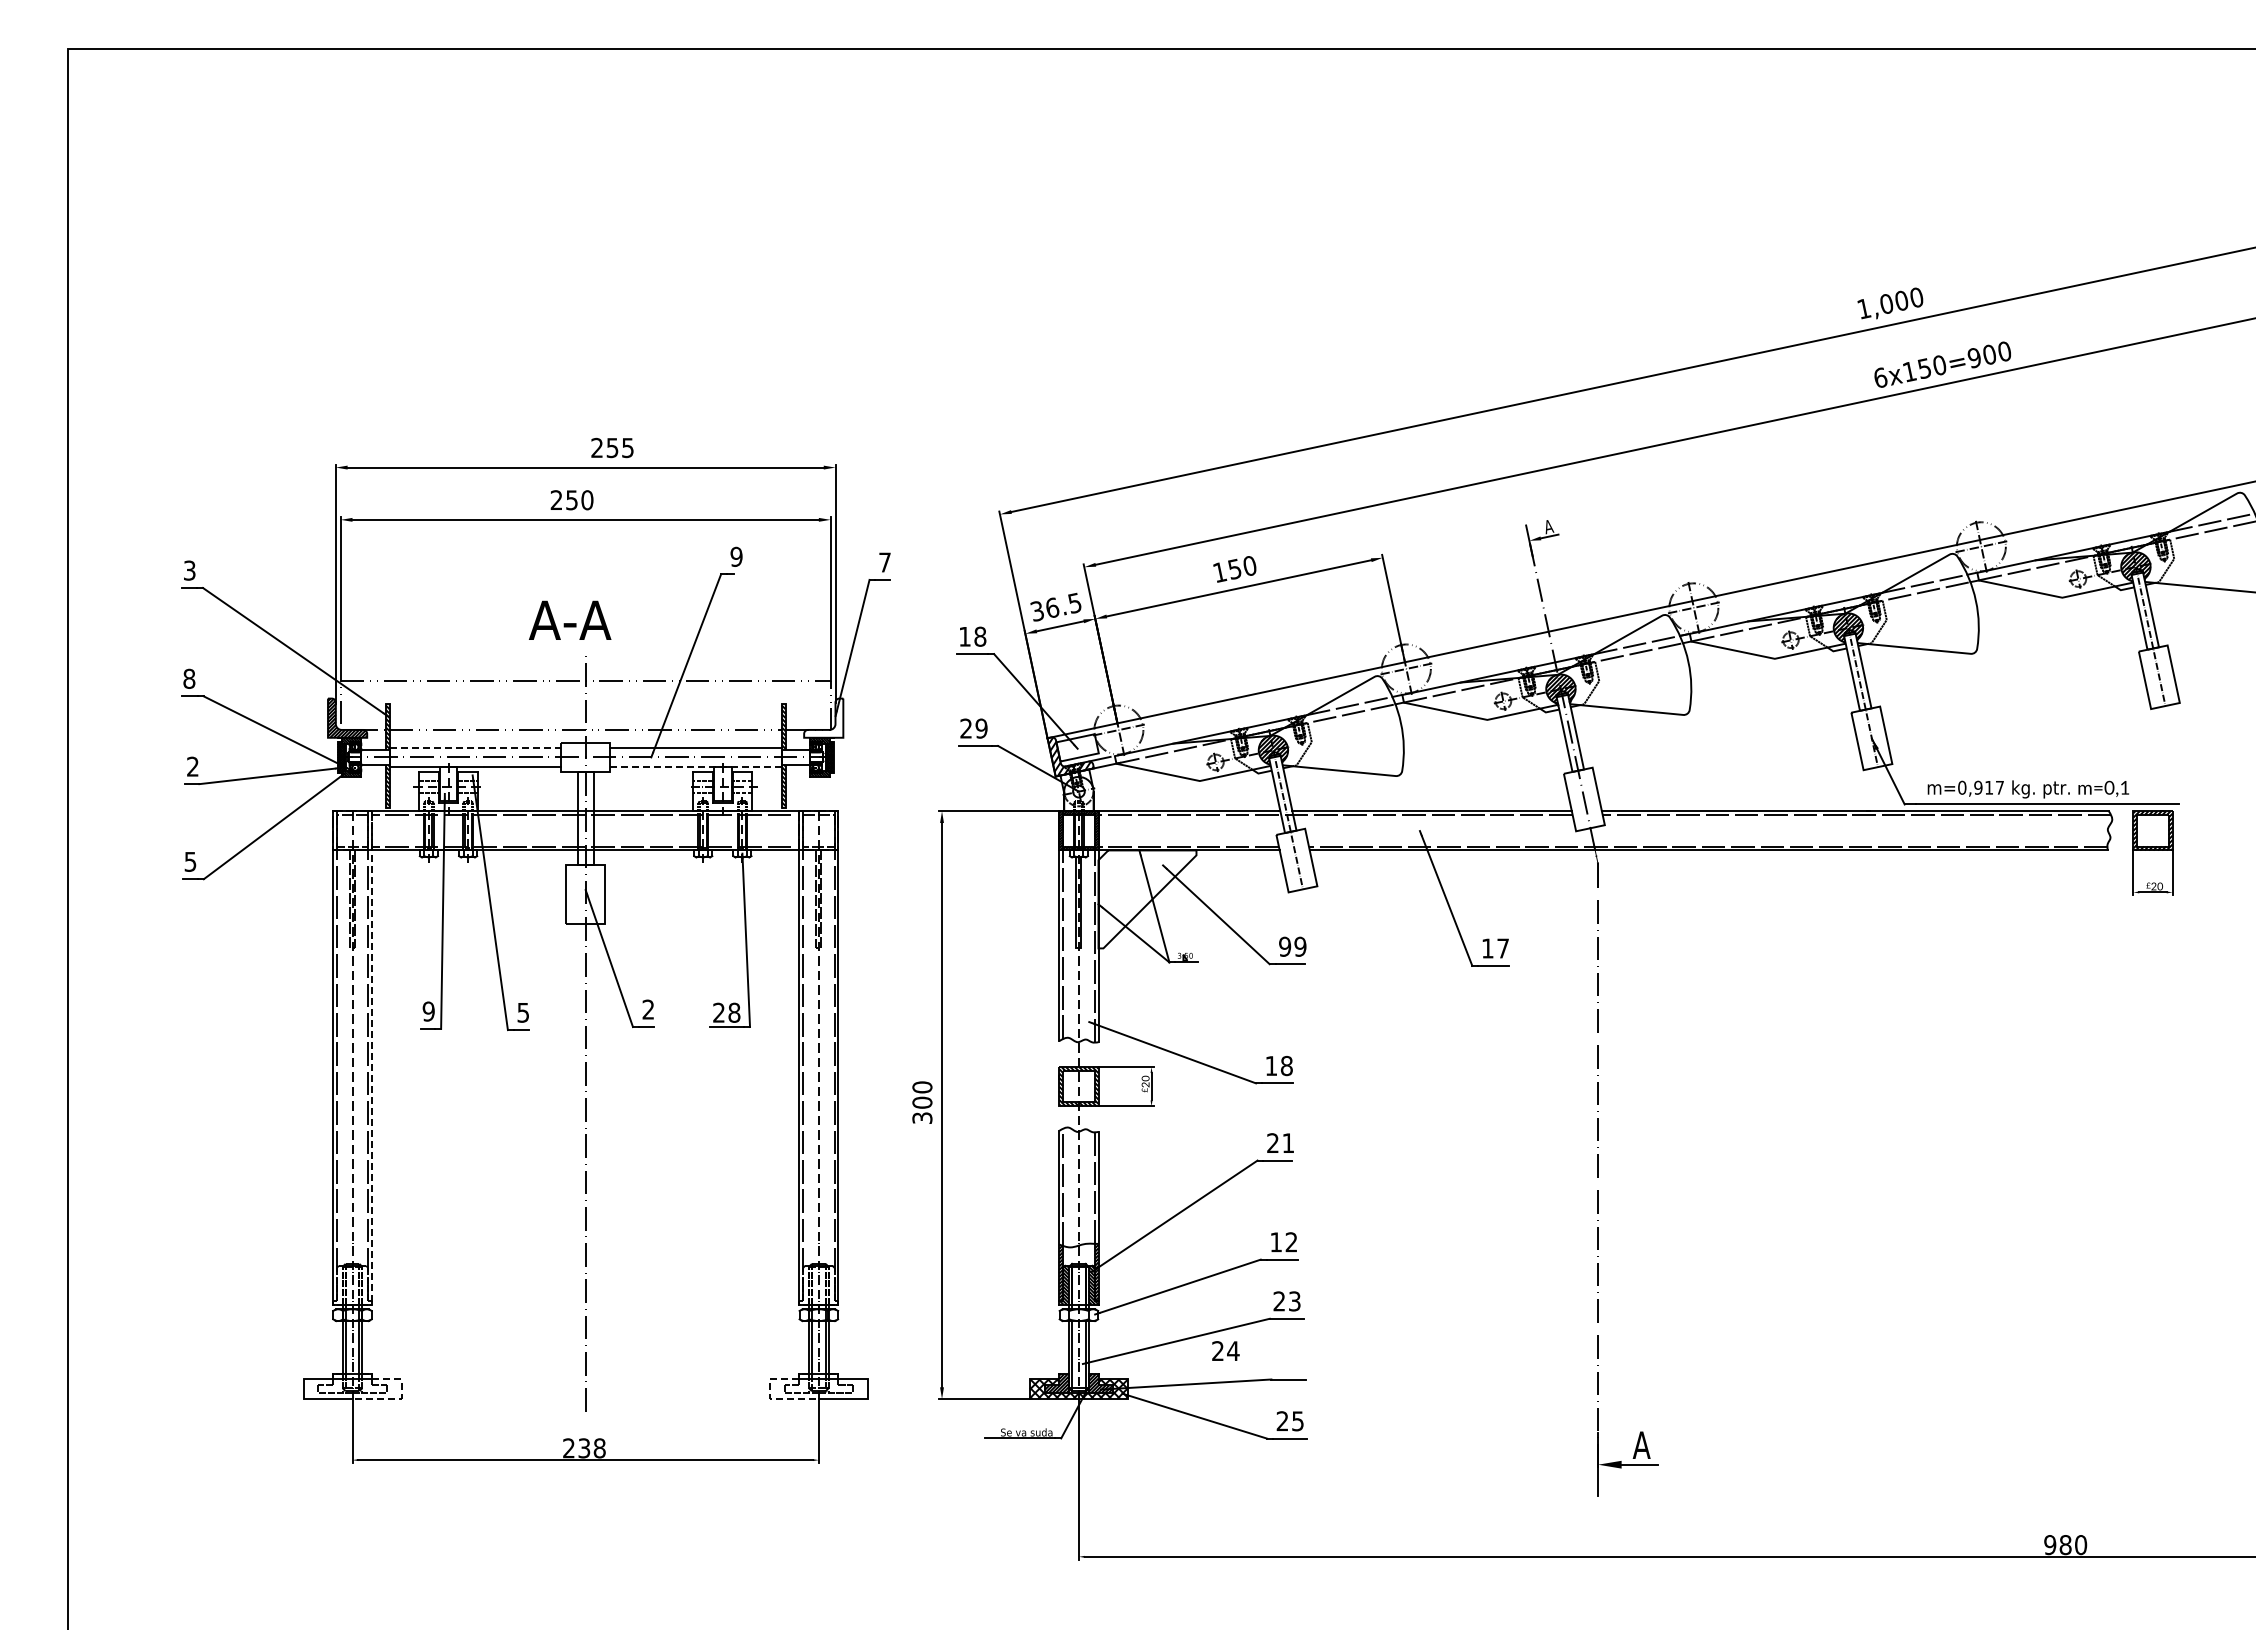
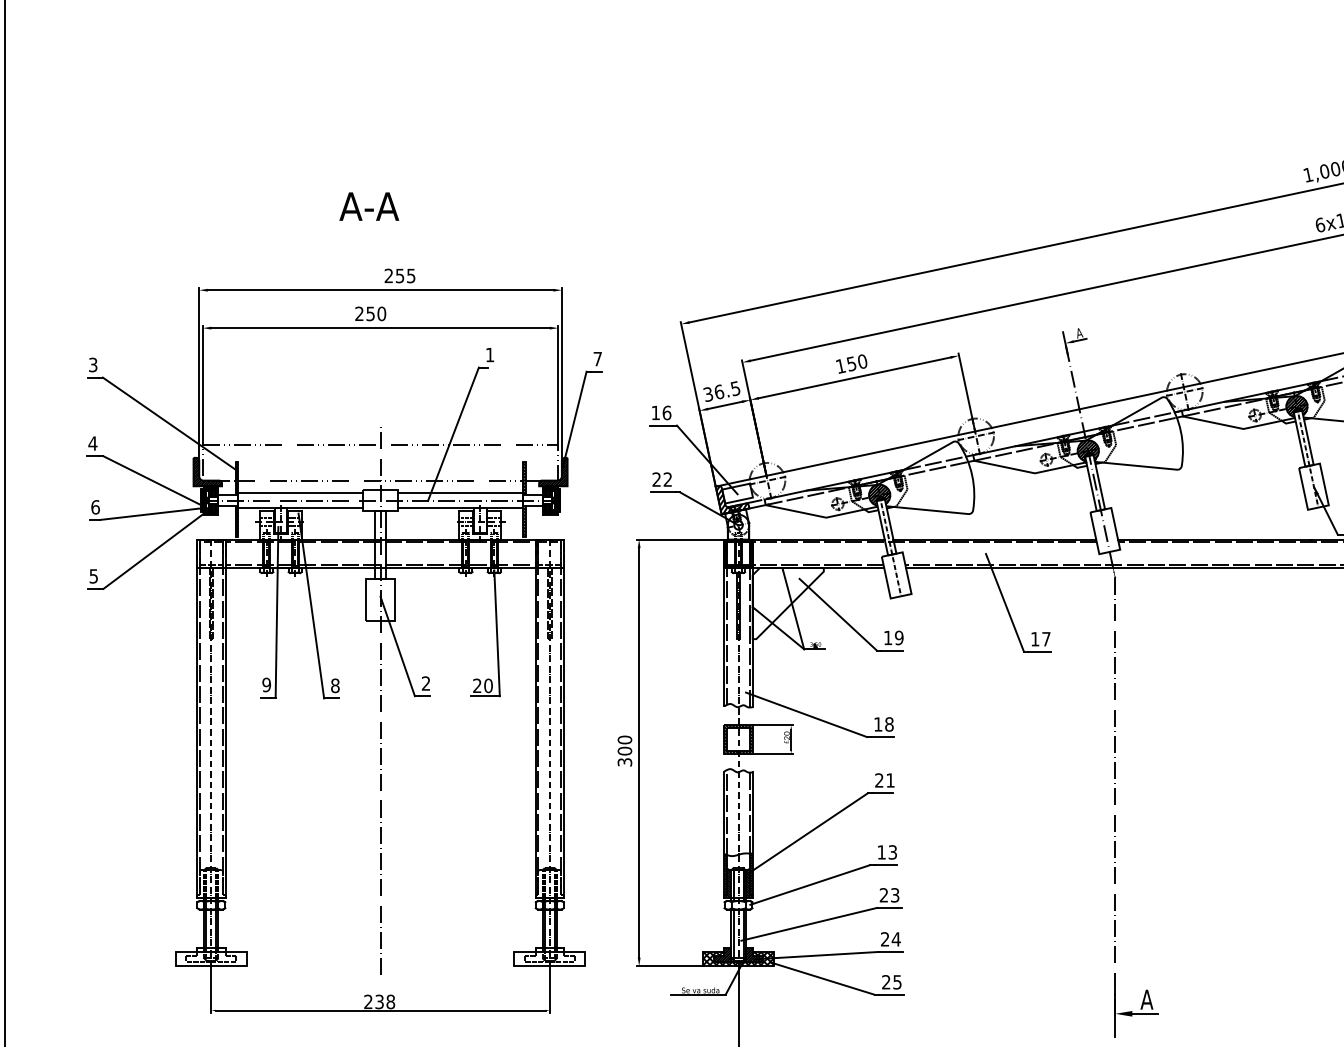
text: (736, 556) -> (490, 354), 9 -> 1
text: (570, 619) -> (369, 205), moved
text: (980, 636) -> (667, 412), 18 -> 16
text: (188, 678) -> (92, 443), 8 -> 4
hatch: (823, 717) -> (553, 471), added
text: (981, 728) -> (667, 479), 29 -> 22
line: (475, 747) -> (300, 493), dashed -> solid
text: (193, 766) -> (95, 507), 2 -> 6
line: (695, 767) -> (460, 507), dashed -> solid
text: (1285, 946) -> (888, 637), 99 -> 19
text: (523, 1012) -> (335, 685), 5 -> 8
text: (734, 1012) -> (488, 685), 28 -> 20
line: (372, 1058) -> (225, 719), dashed -> solid
text: (1291, 1242) -> (892, 852), 12 -> 13
text: (1225, 1350) -> (890, 938), moved
line: (401, 1399) -> (246, 966), dashed -> solid
line: (769, 1399) -> (513, 966), dashed -> solid

